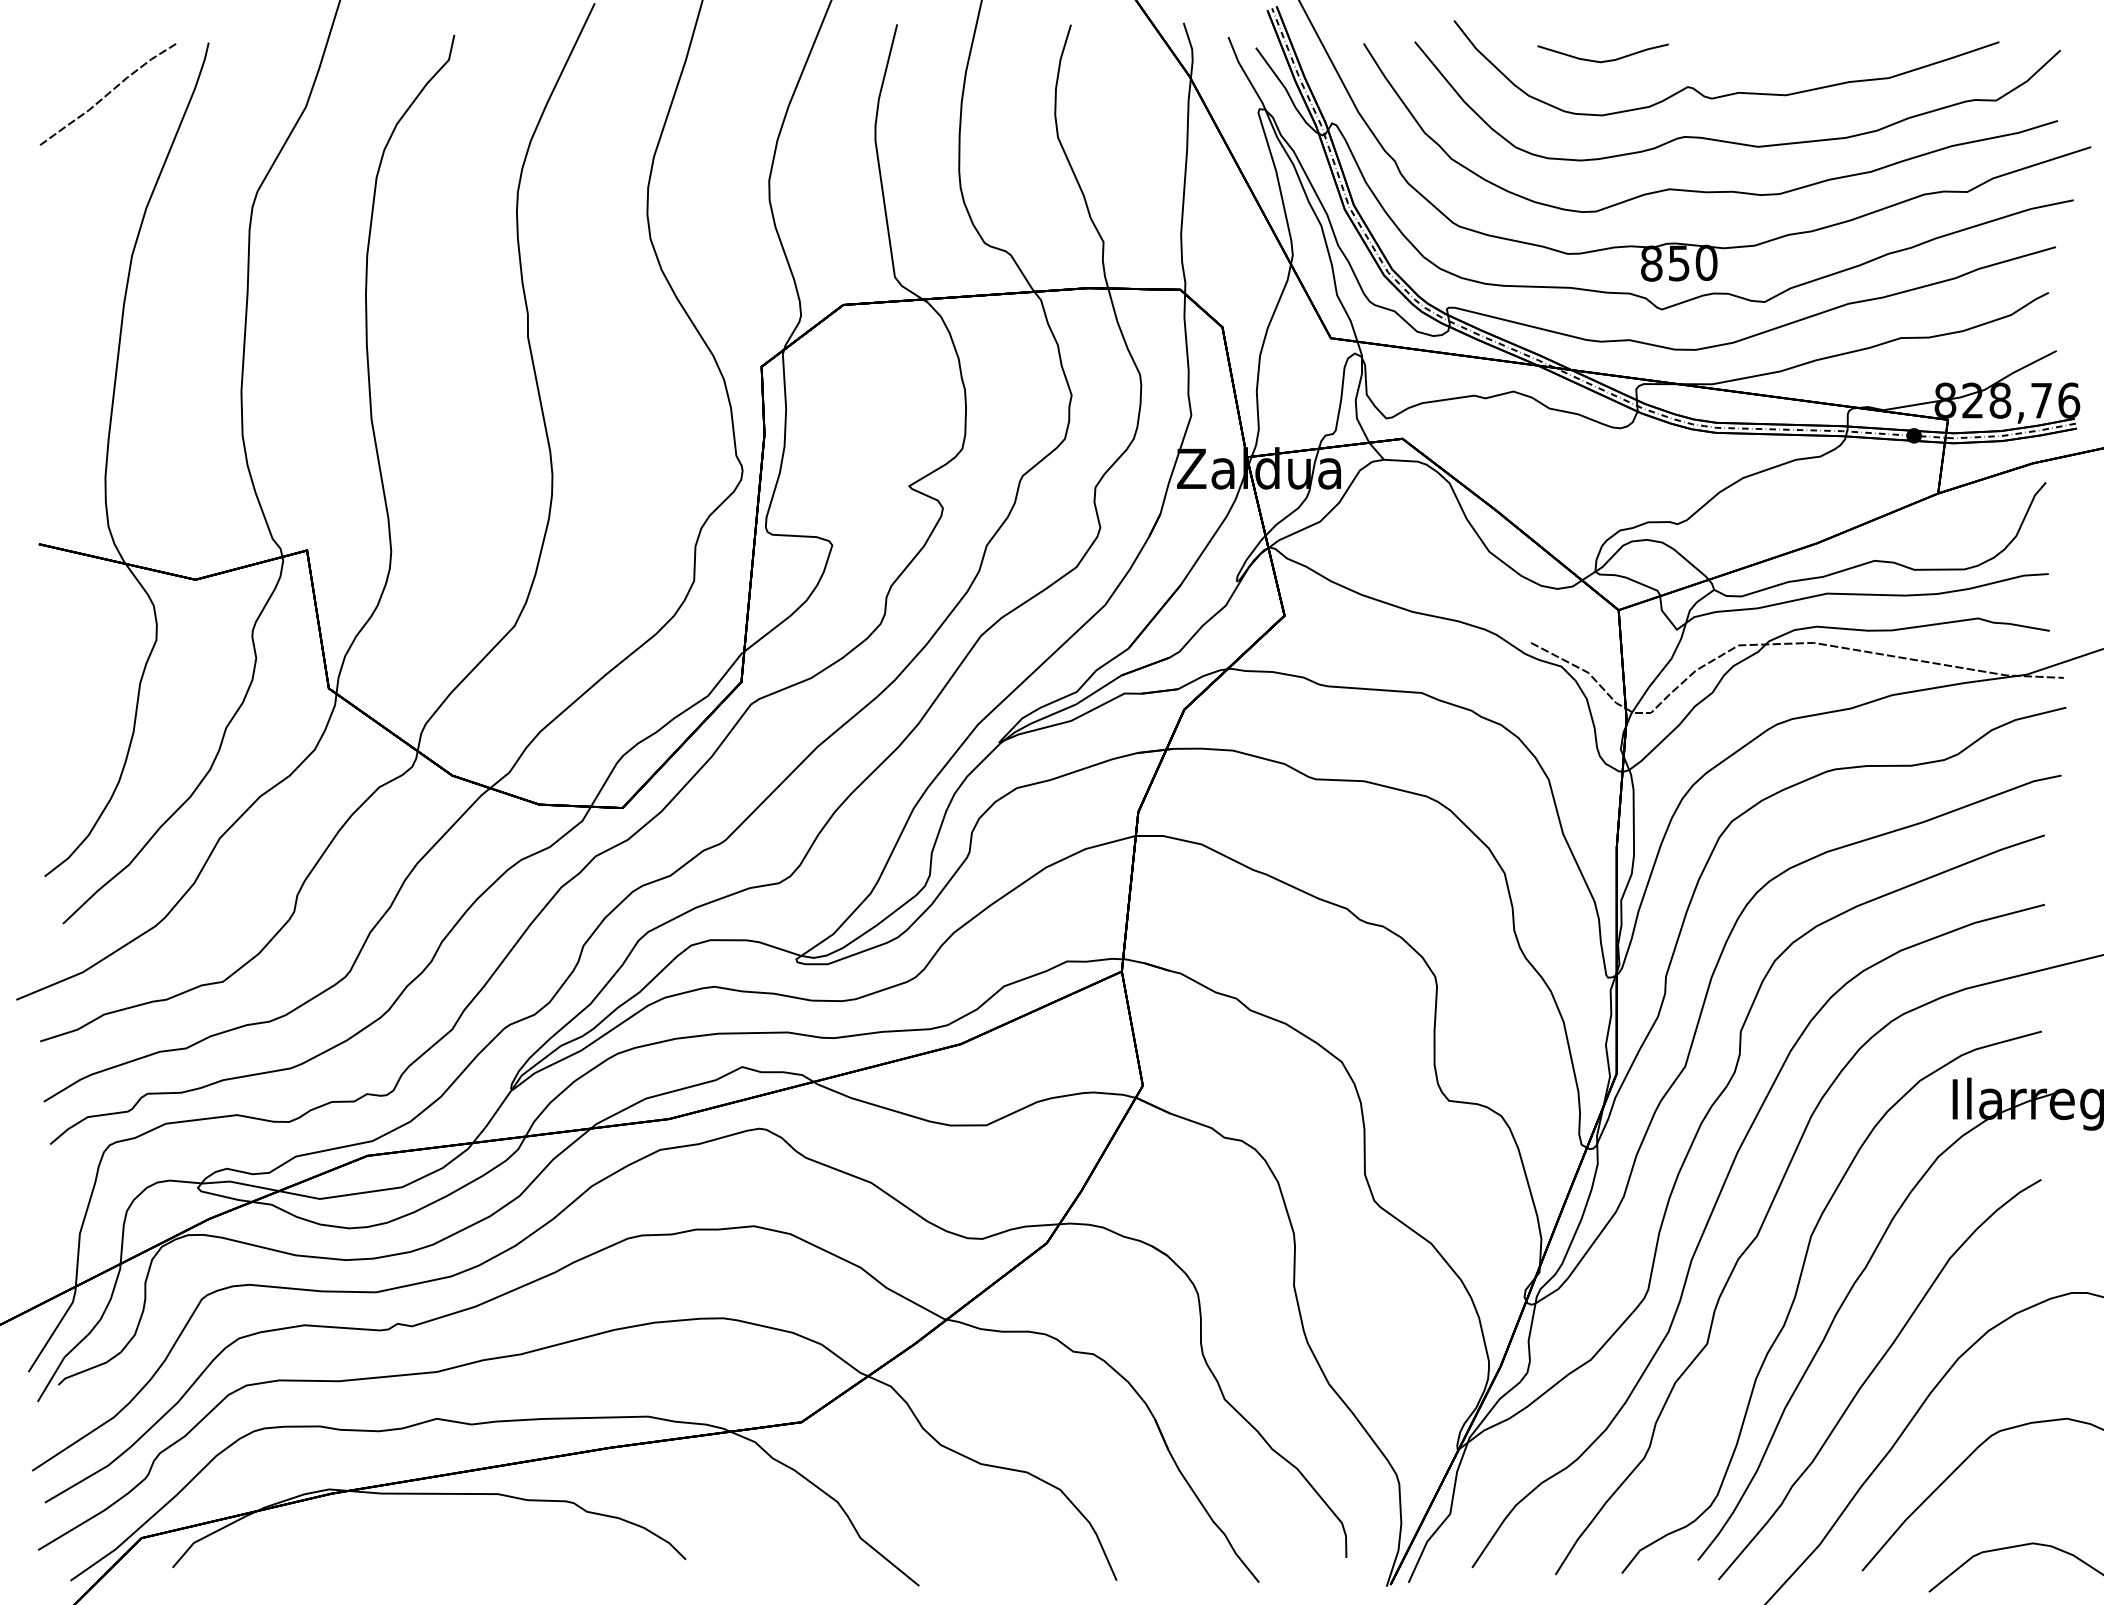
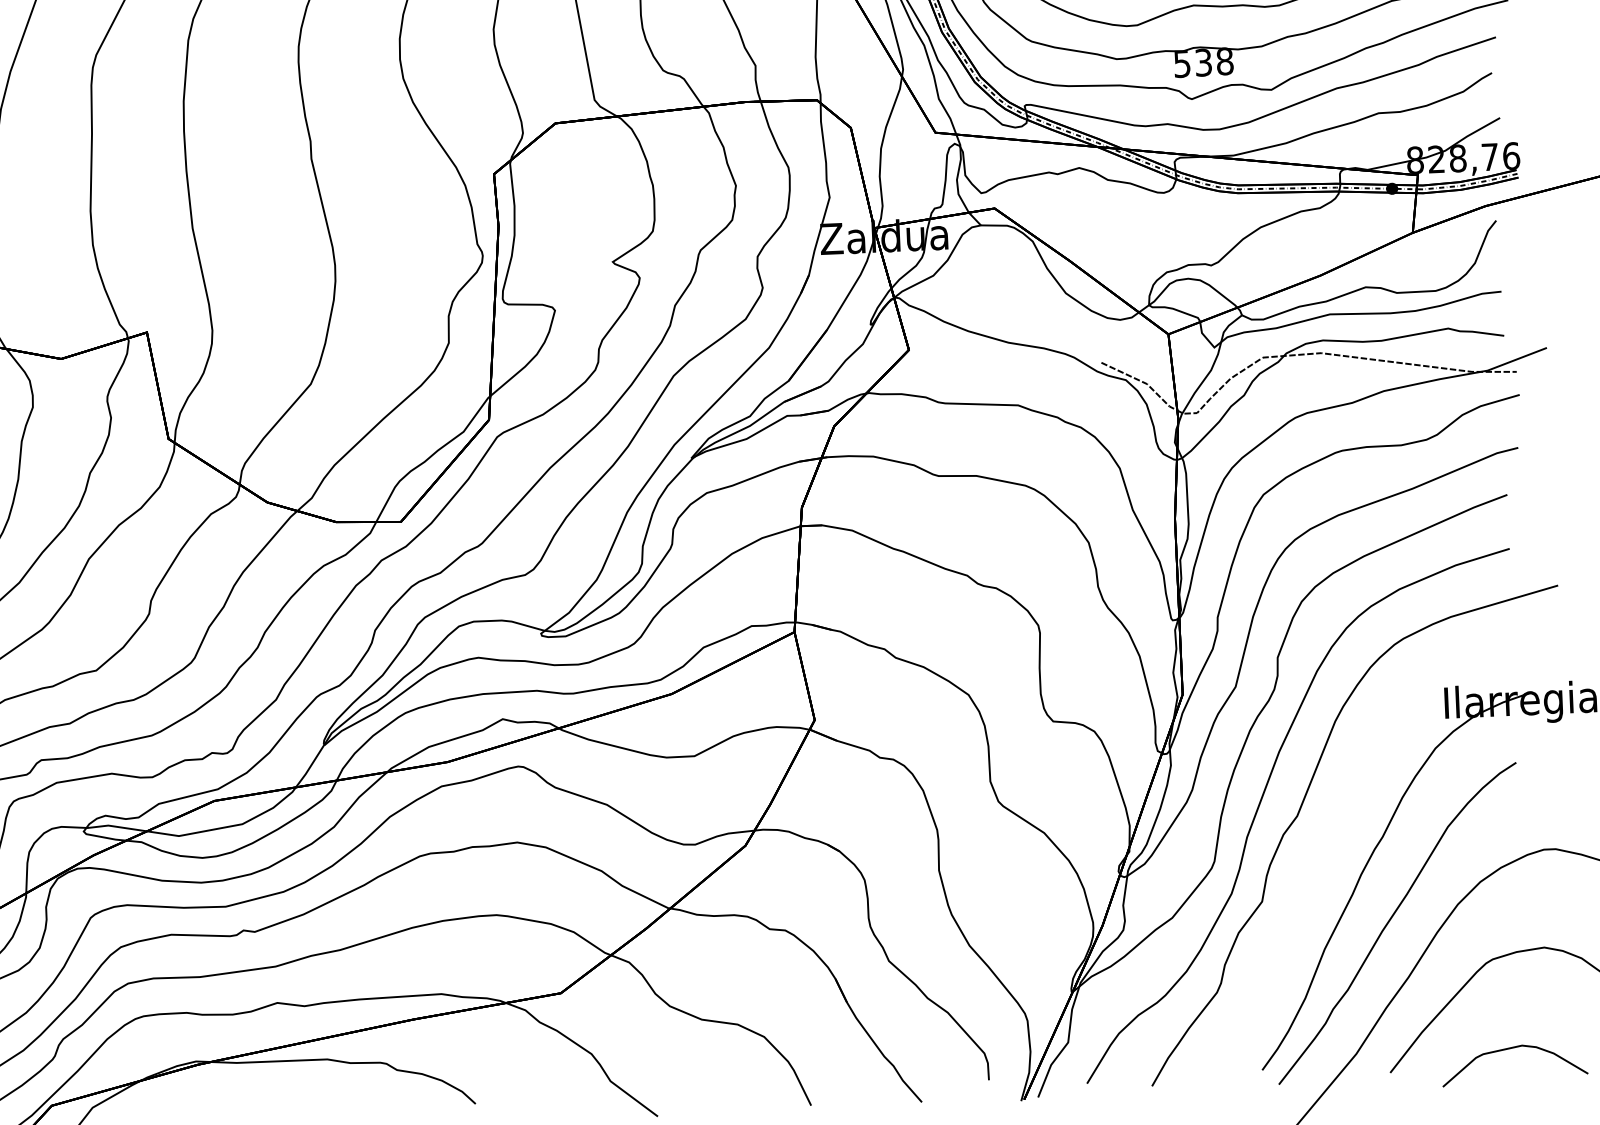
text: (1679, 263) -> (1203, 62), 850 -> 538
curve: (1797, 1292) -> (1330, 858), removed

